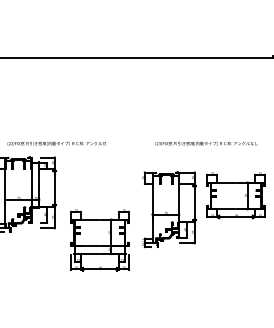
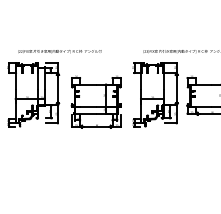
part: (169, 209) -> (155, 94), moved
part: (99, 240) -> (95, 102), moved

